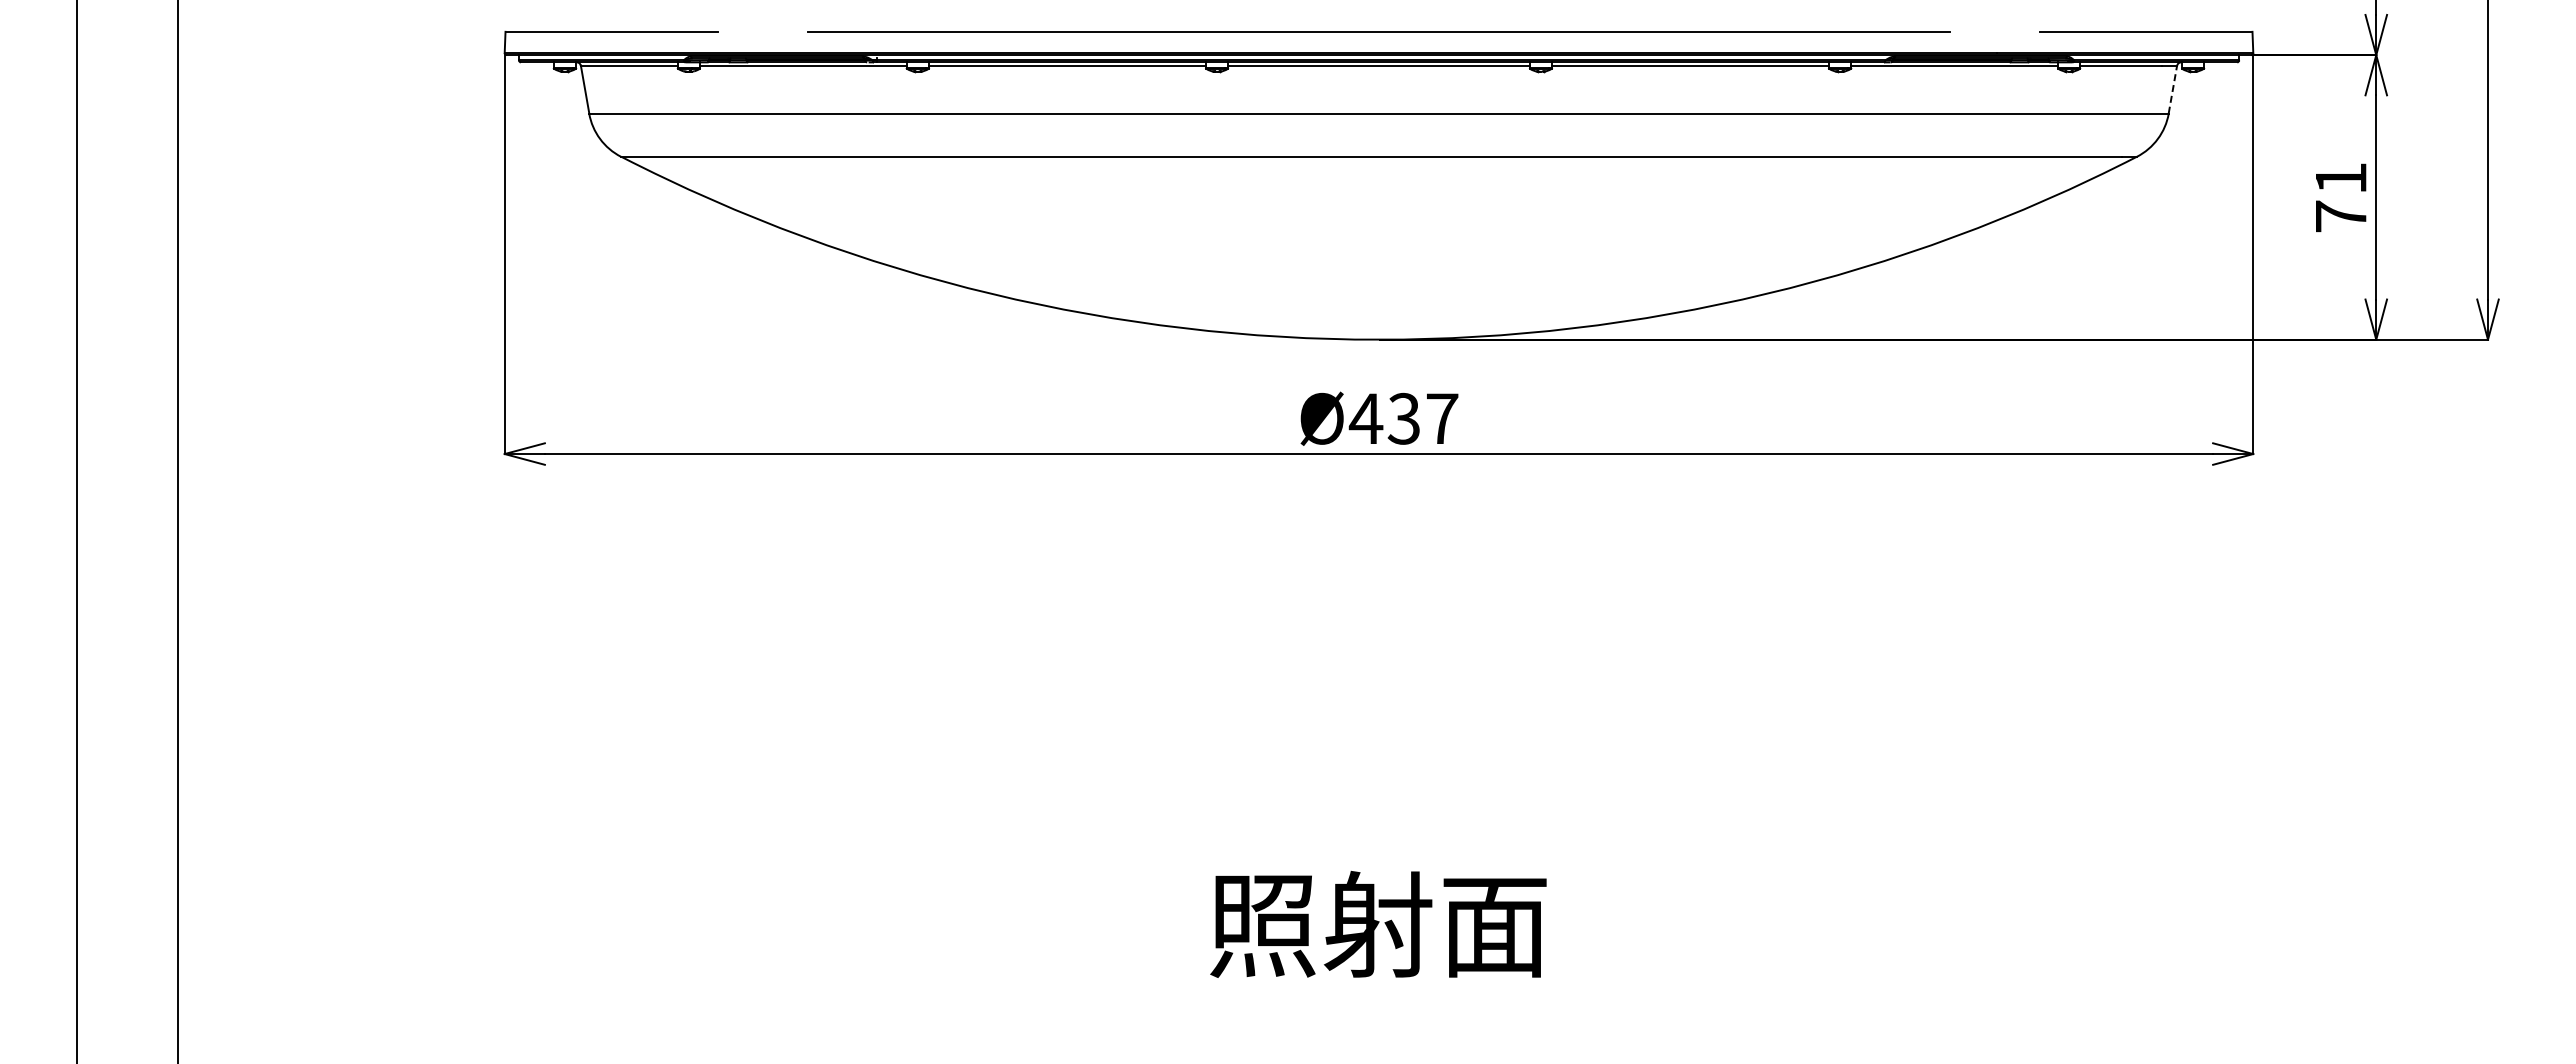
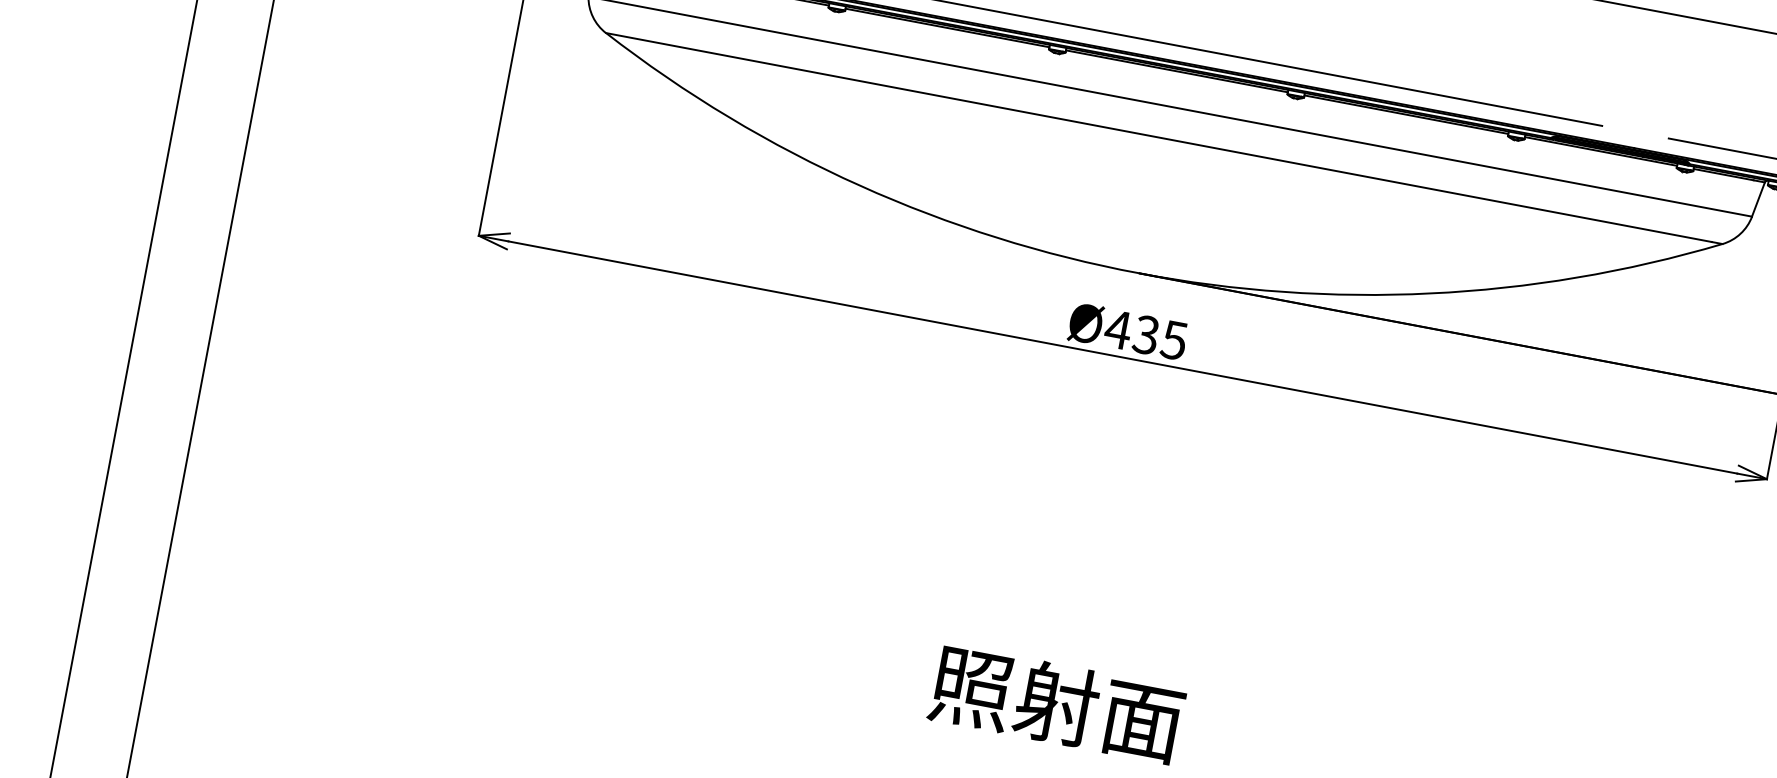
line: (2172, 89) -> (1758, 199), dashed -> solid
text: (1441, 418) -> (1173, 340), Ø437 -> Ø435

